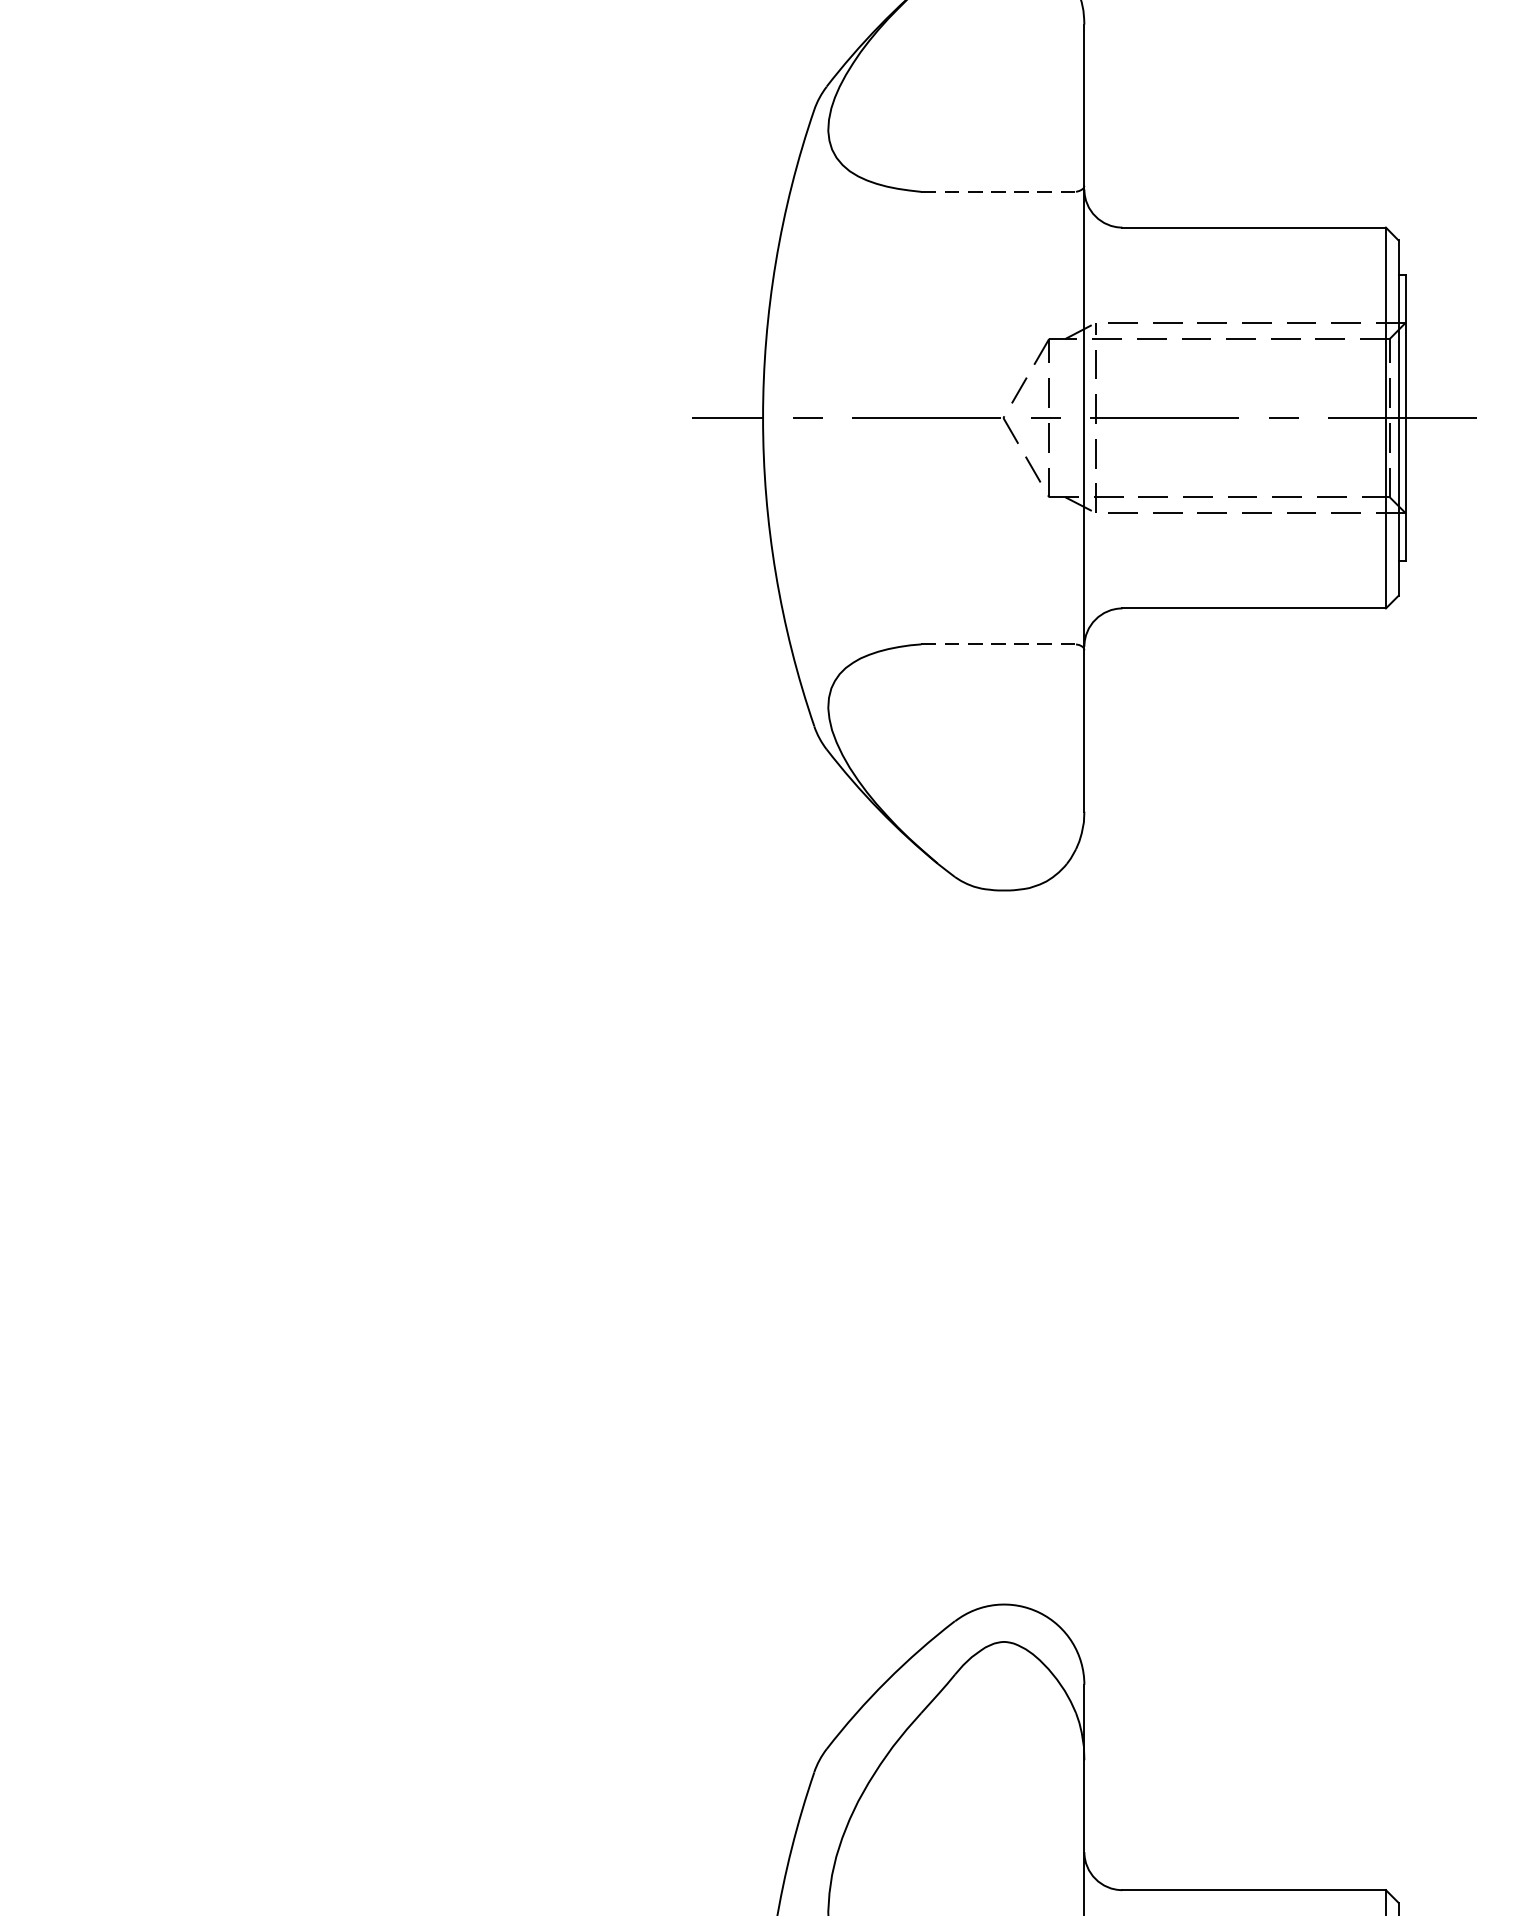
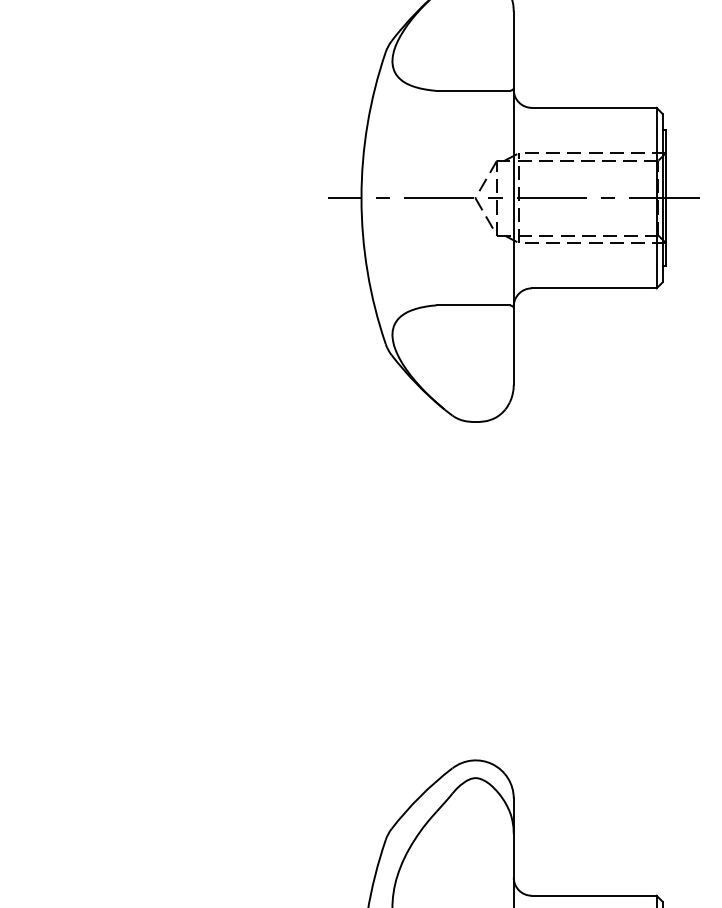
line: (999, 190) -> (473, 90), dashed -> solid
line: (999, 644) -> (473, 305), dashed -> solid

